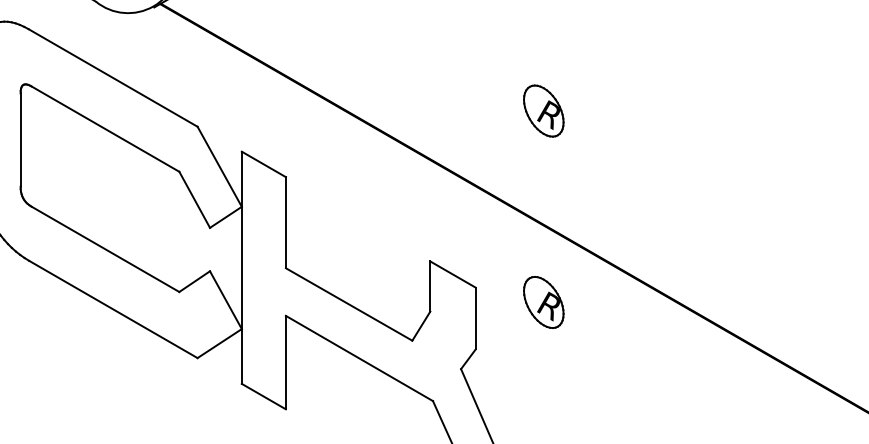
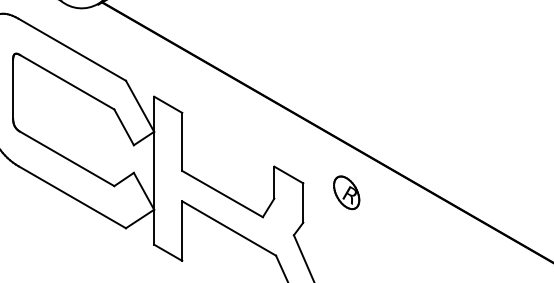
part: (543, 110) -> (346, 70), removed

